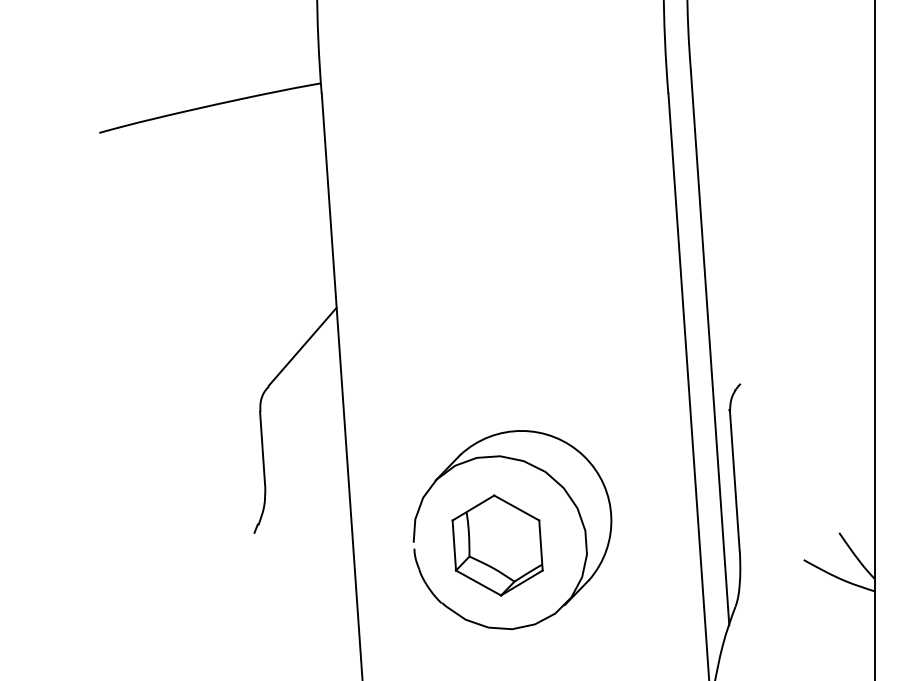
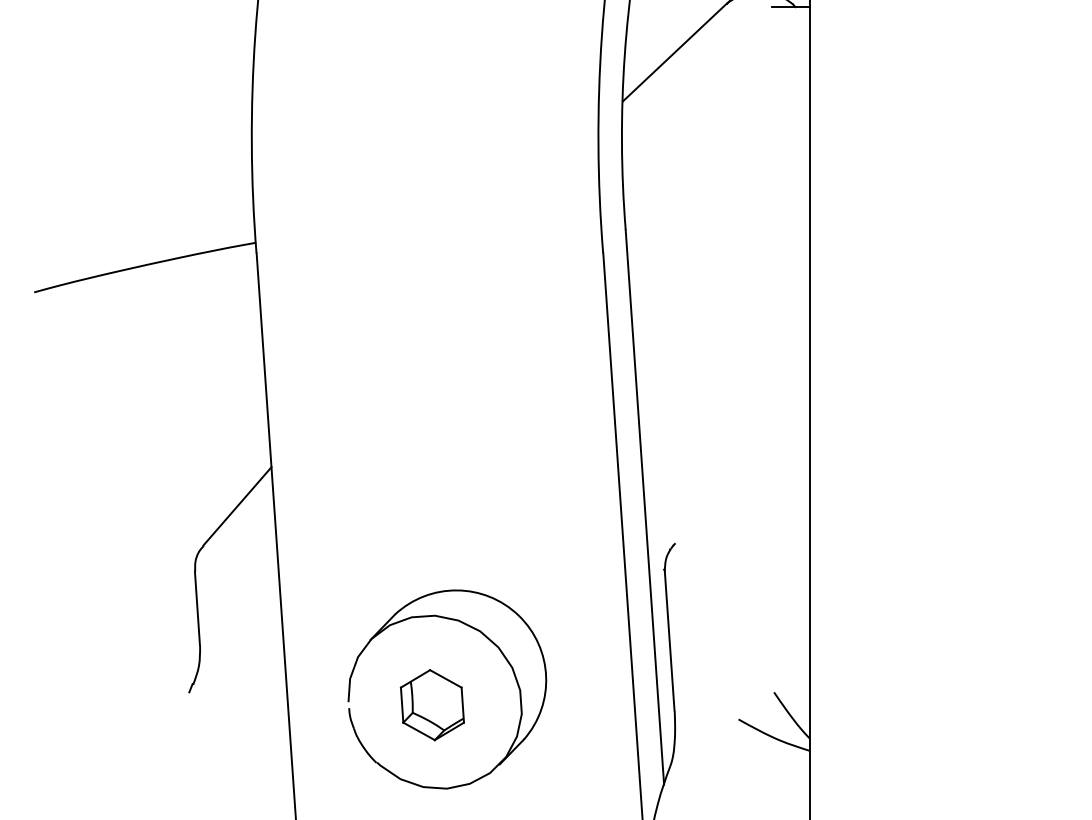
part: (497, 546) -> (432, 705), size x0.7

